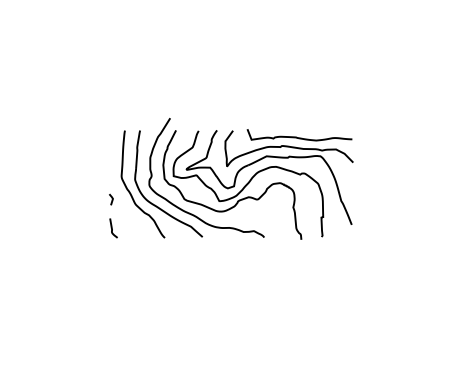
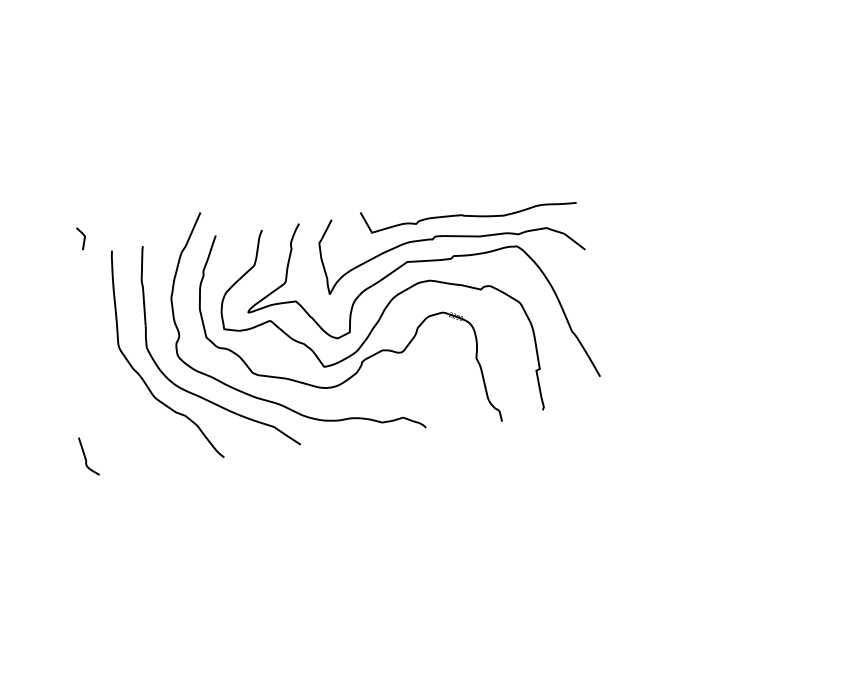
curve: (111, 199) -> (82, 238), moved
curve: (112, 228) -> (86, 457), moved

